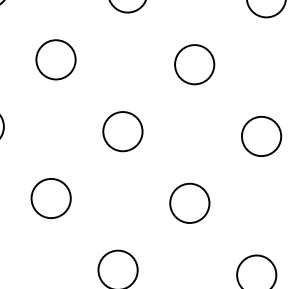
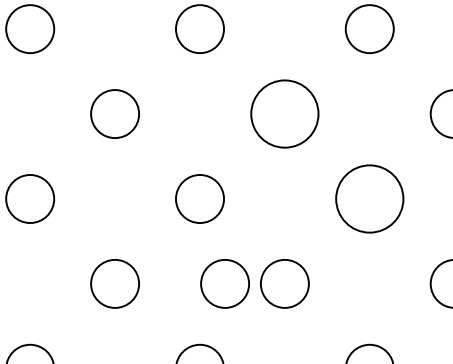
circle: (194, 65) -> (284, 114), size x1.4
circle: (261, 136) -> (369, 199), size x1.4
circle: (140, 201) -> (224, 283), added

